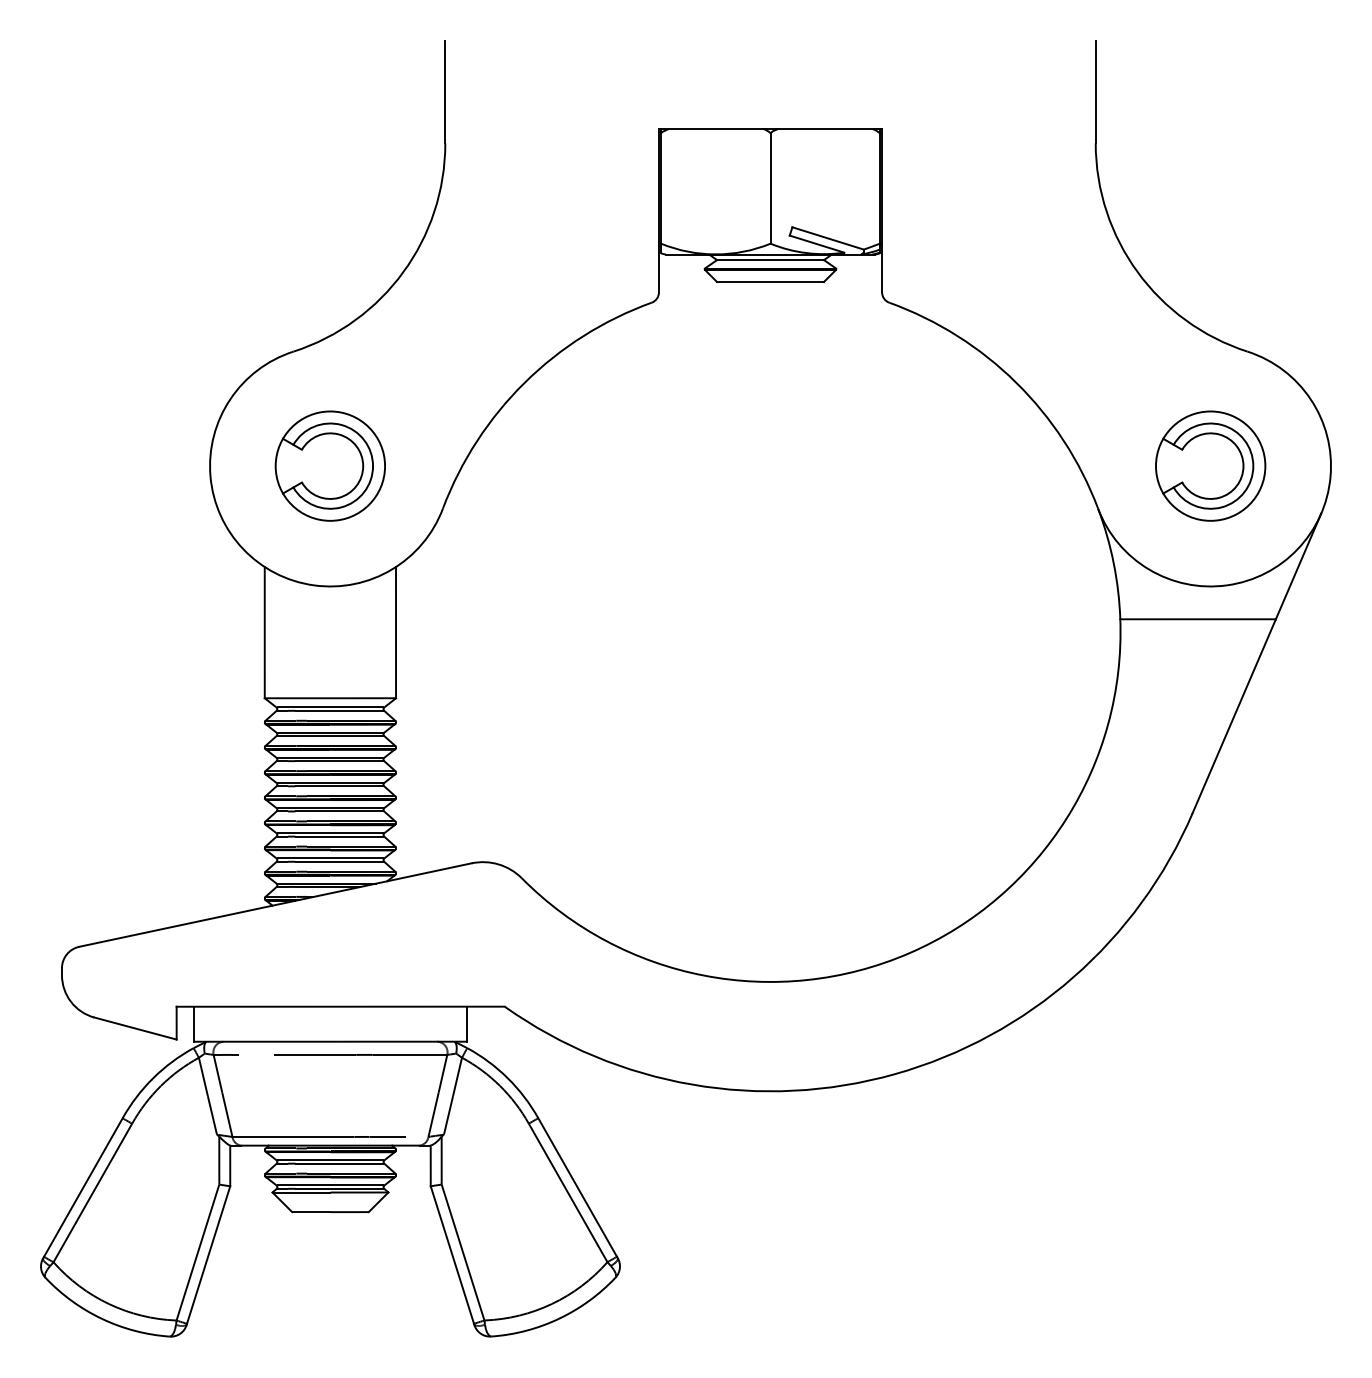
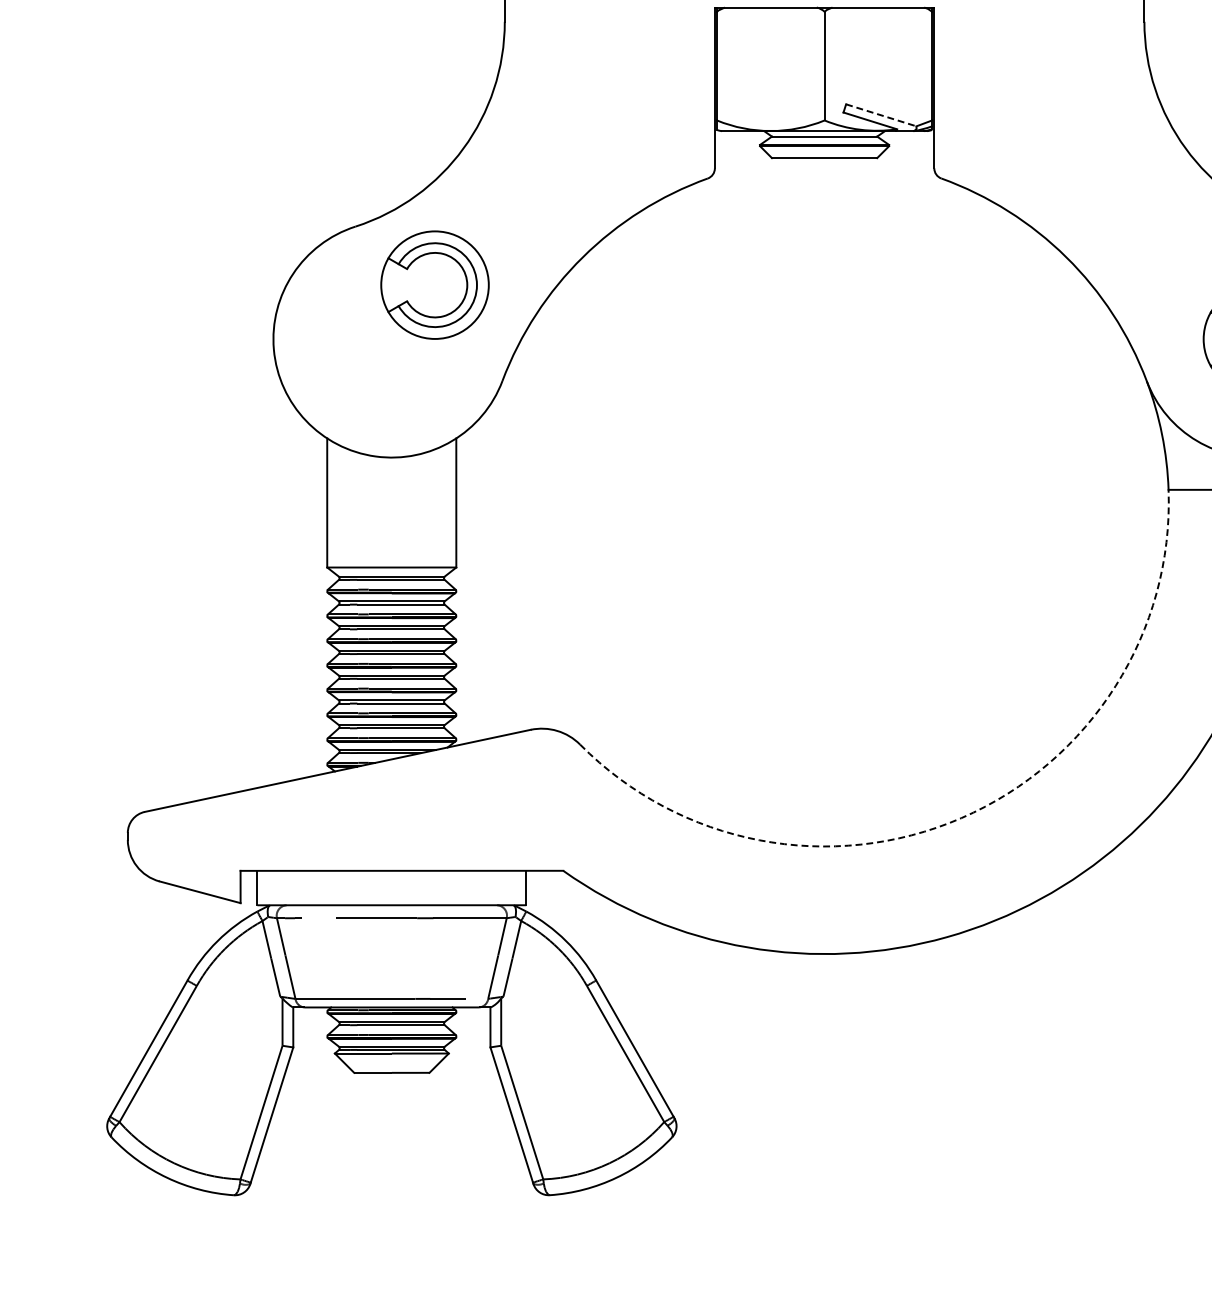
line: (828, 238) -> (881, 115), solid -> dashed
part: (329, 465) -> (434, 284), moved
arc: (909, 953) -> (961, 818), solid -> dashed

